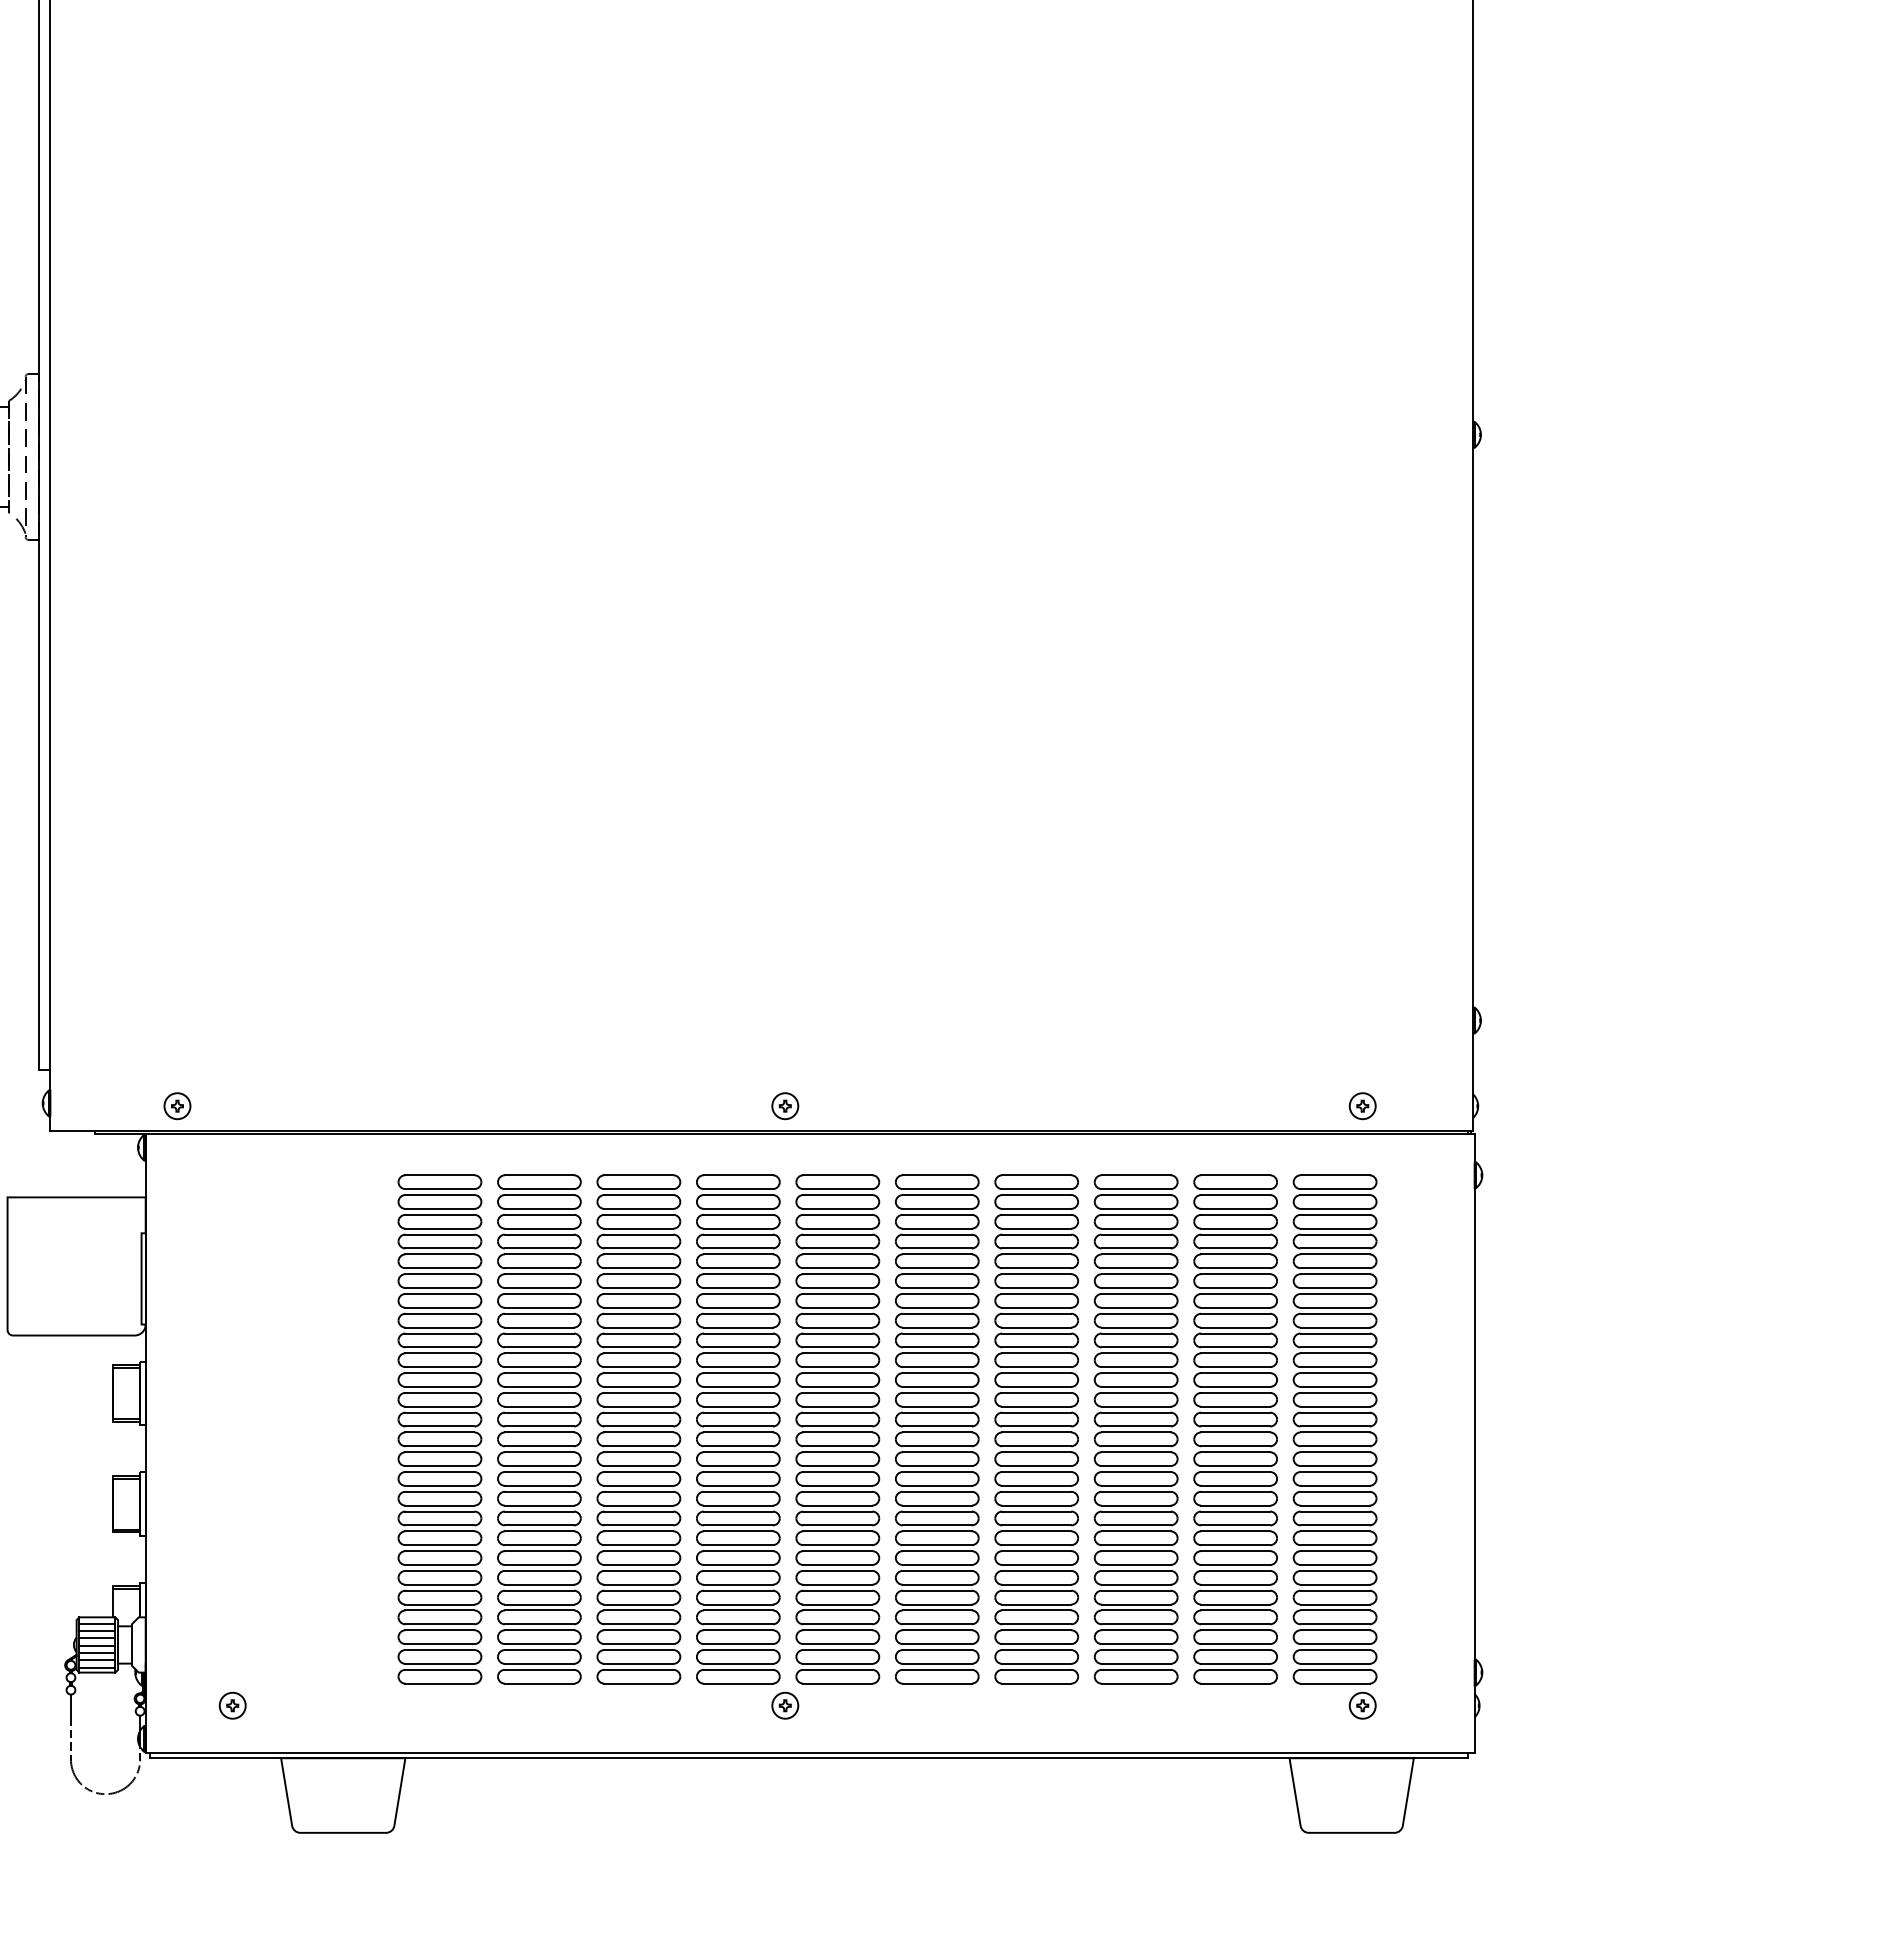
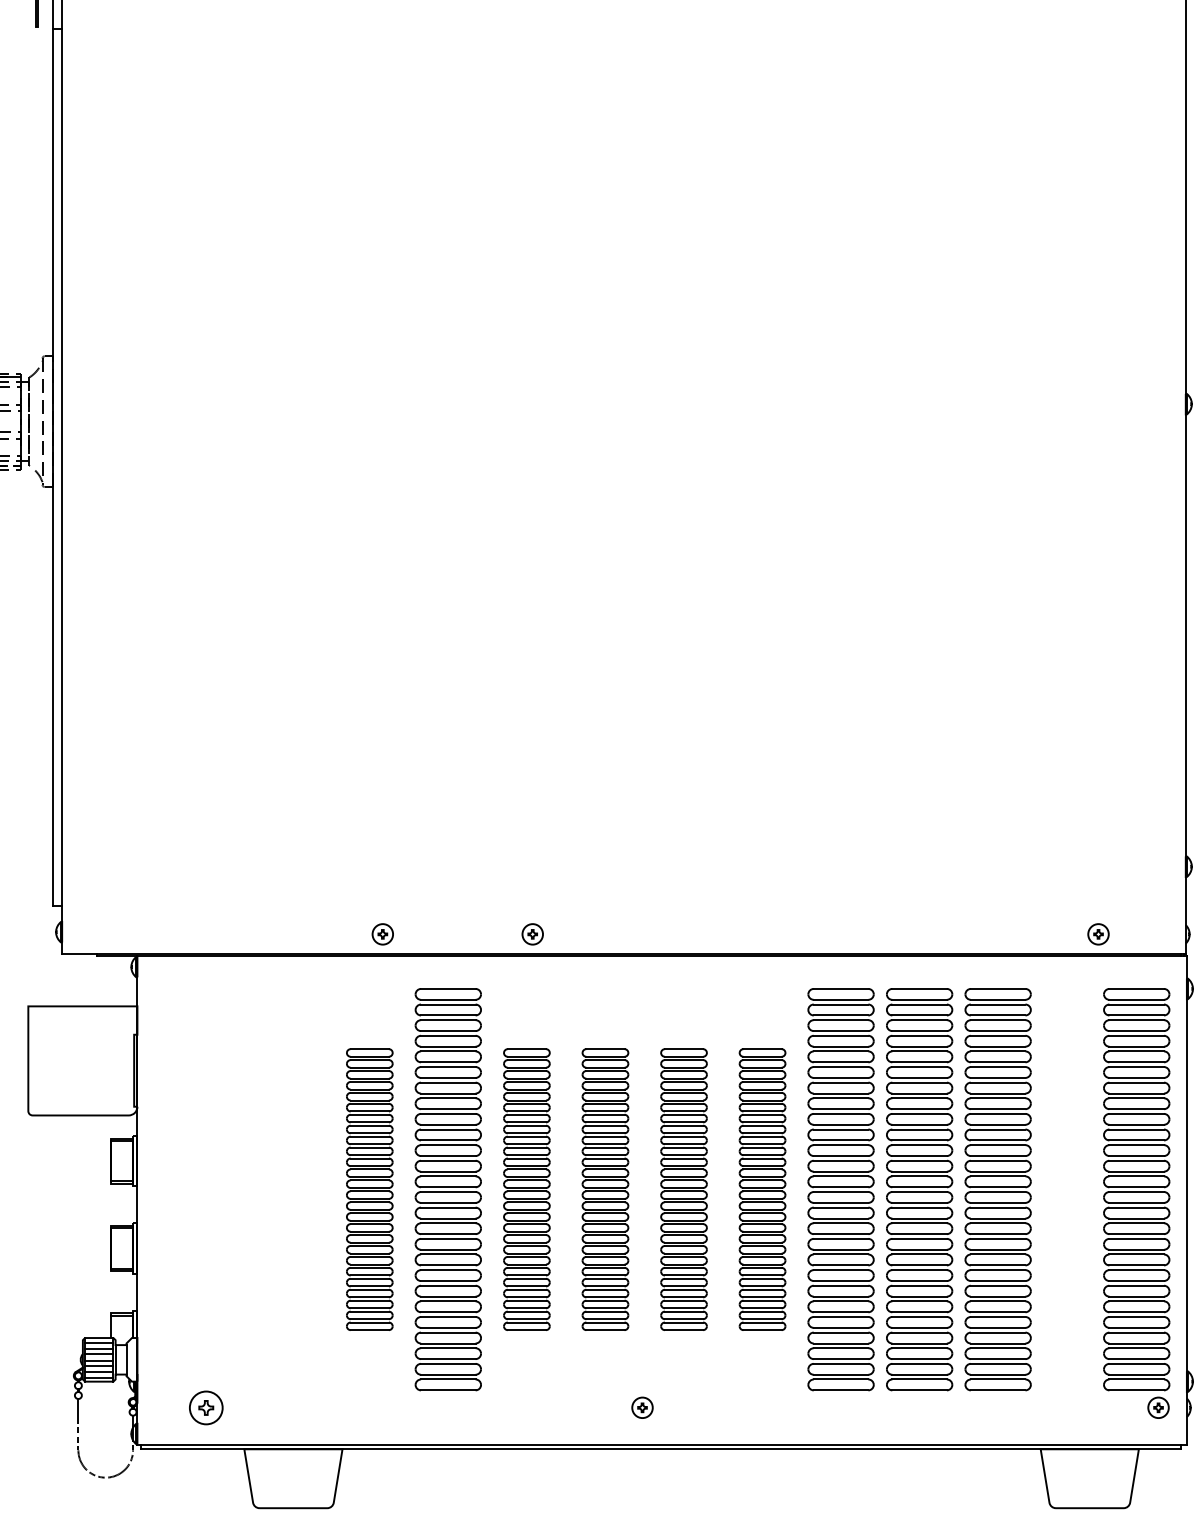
part: (177, 1106) -> (382, 934), moved
part: (785, 1106) -> (532, 934), moved
part: (439, 1429) -> (369, 1189), size x0.7
part: (638, 1429) -> (526, 1189), size x0.7
part: (738, 1429) -> (605, 1189), size x0.7
part: (837, 1429) -> (683, 1189), size x0.7
part: (937, 1429) -> (762, 1189), size x0.7
part: (1334, 1446) -> (1136, 1203), moved
part: (232, 1705) -> (205, 1407), size x1.6

